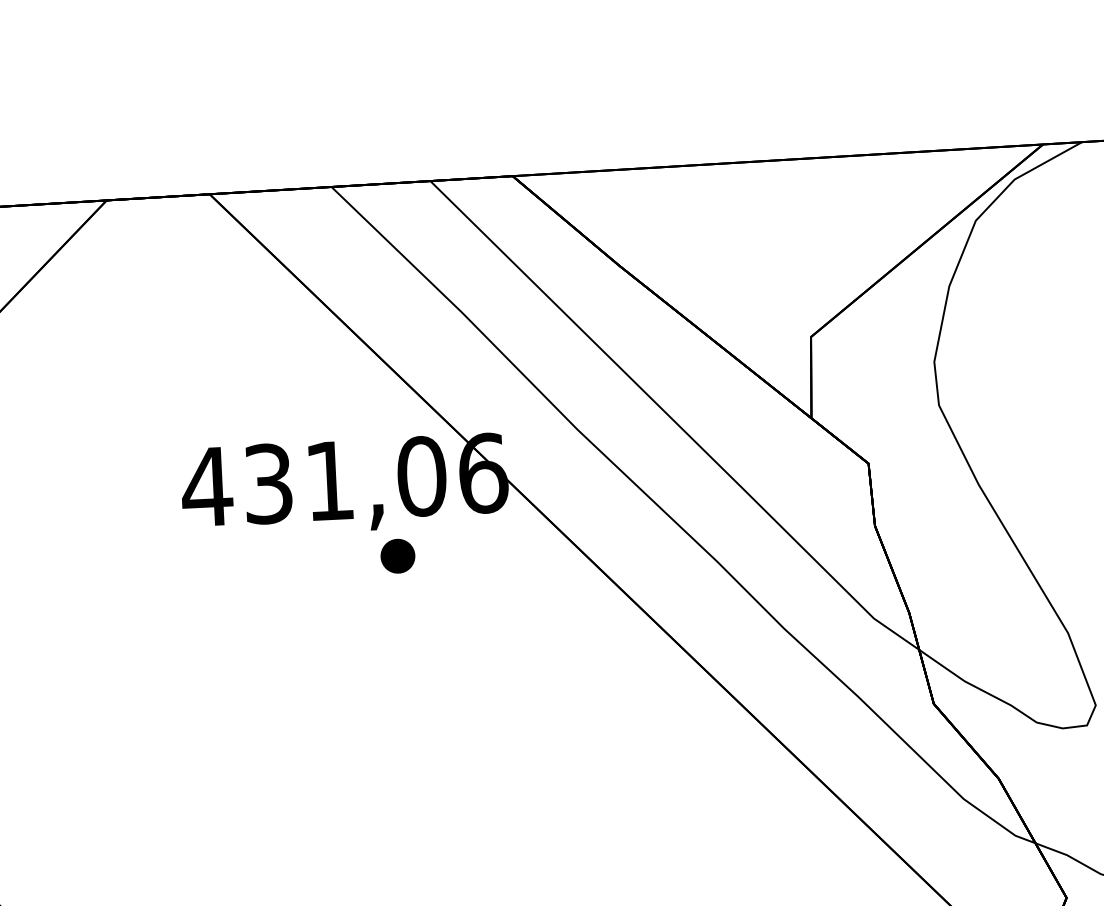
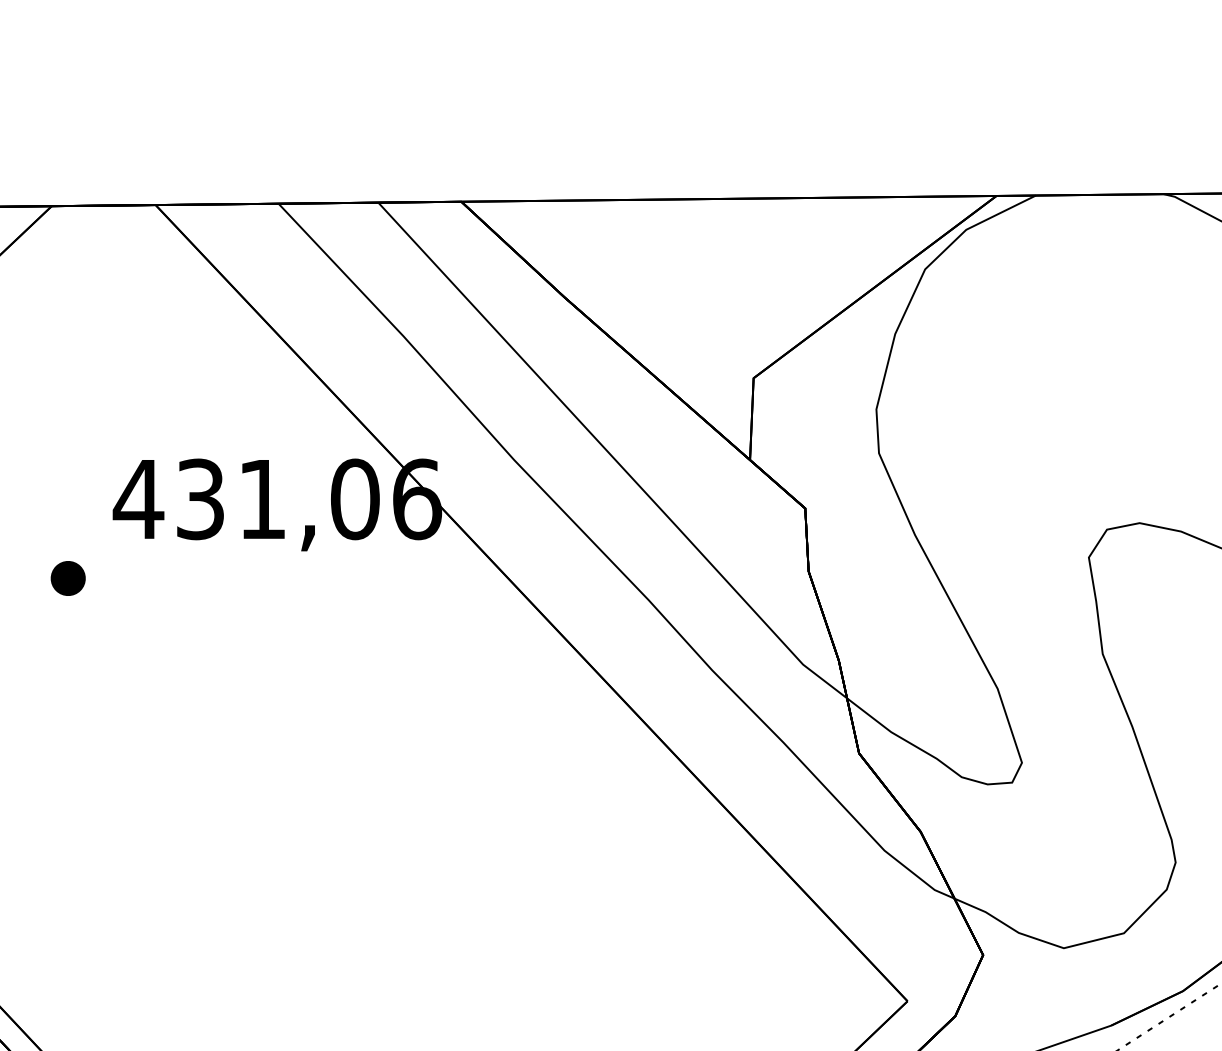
part: (397, 556) -> (67, 578), moved

